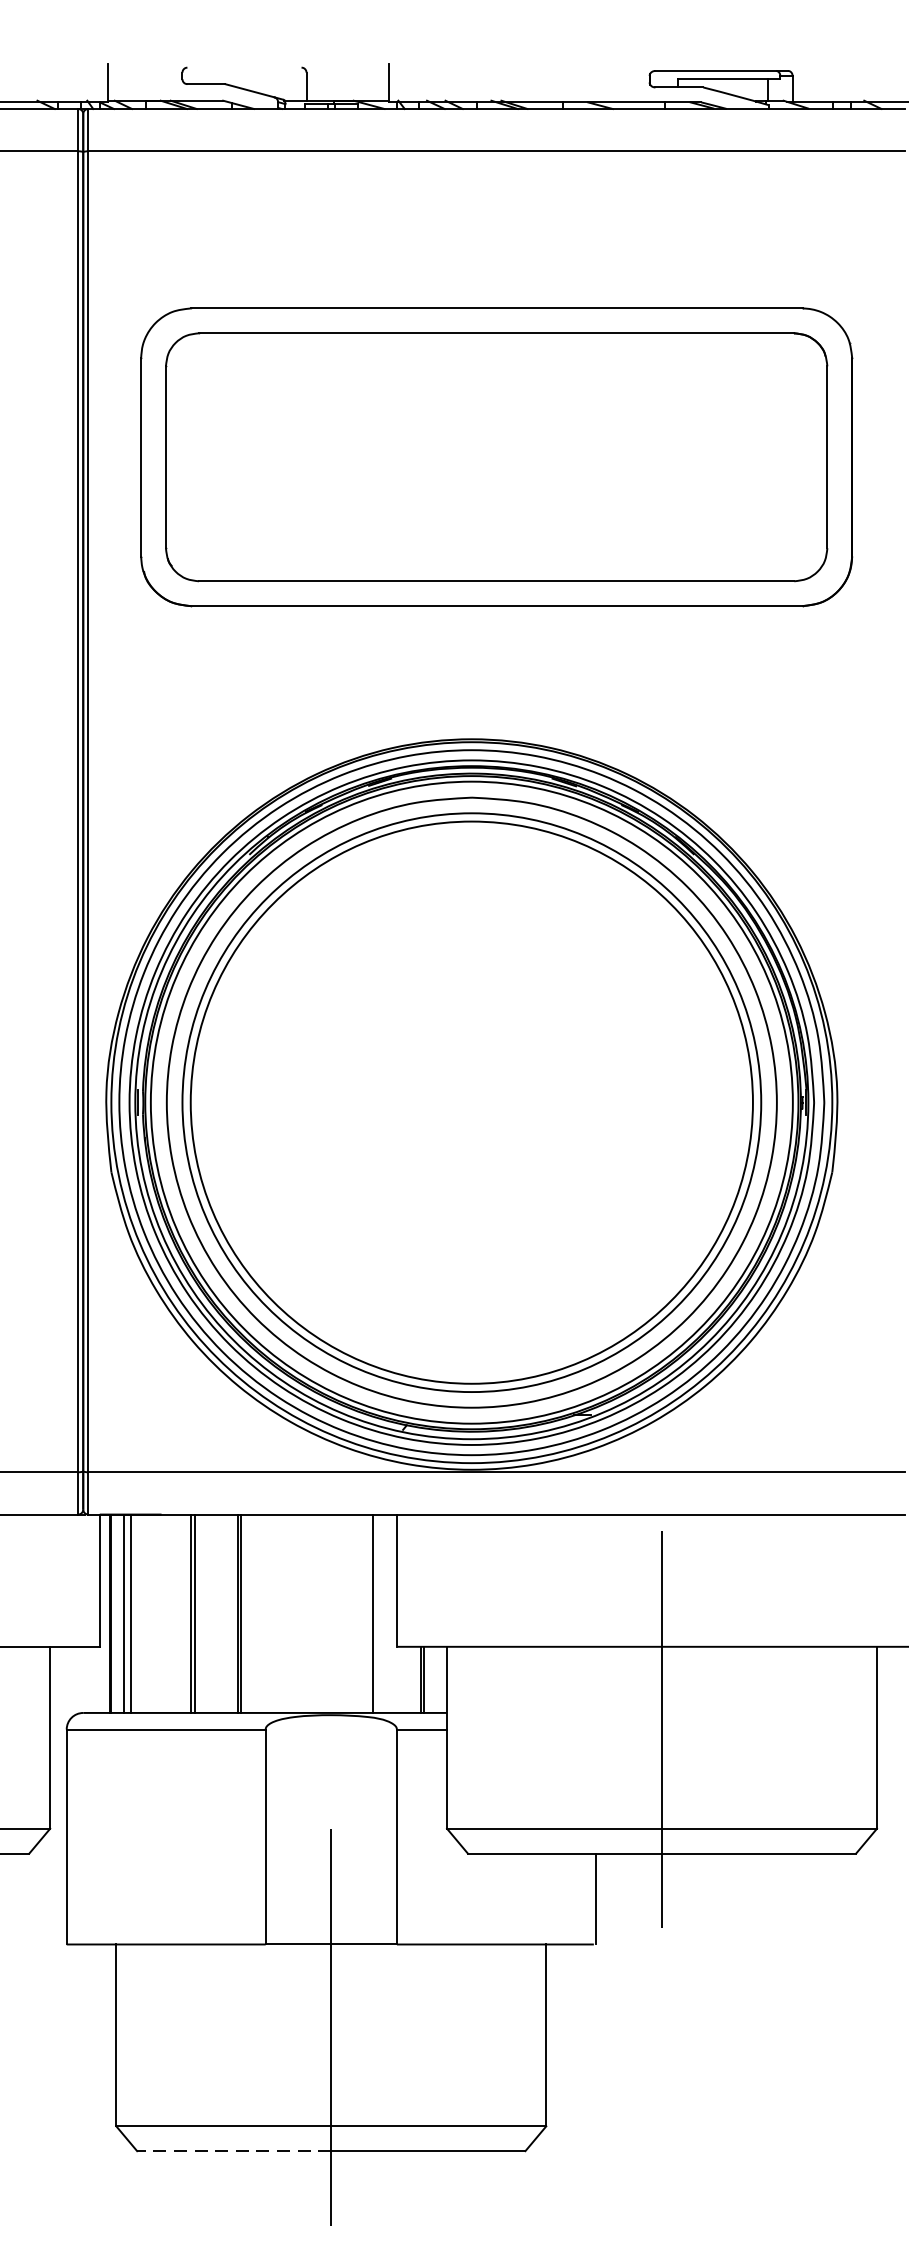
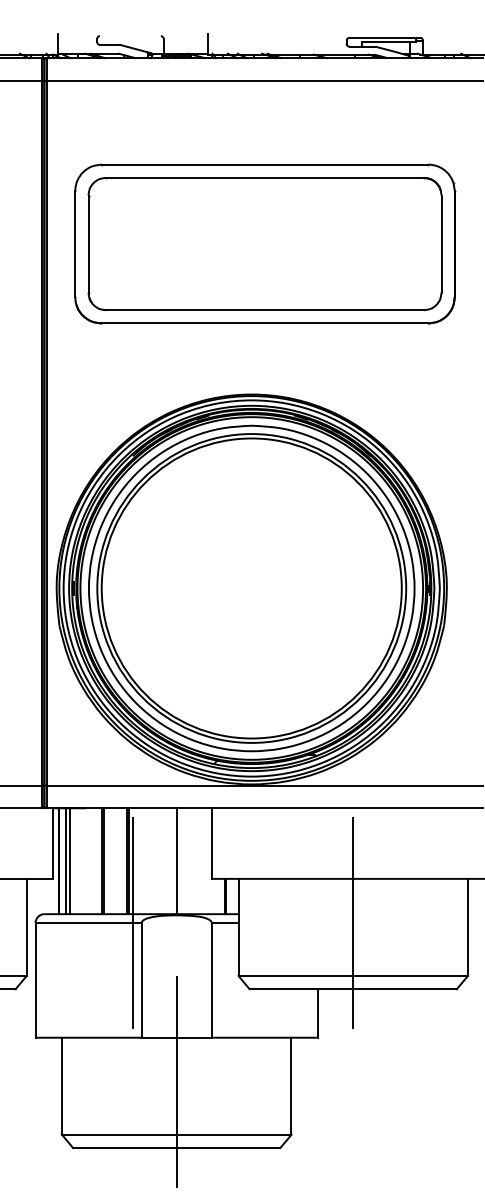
line: (372, 1614) -> (176, 861), moved
line: (248, 1728) -> (132, 922), added
line: (233, 2152) -> (124, 1148), dashed -> solid

